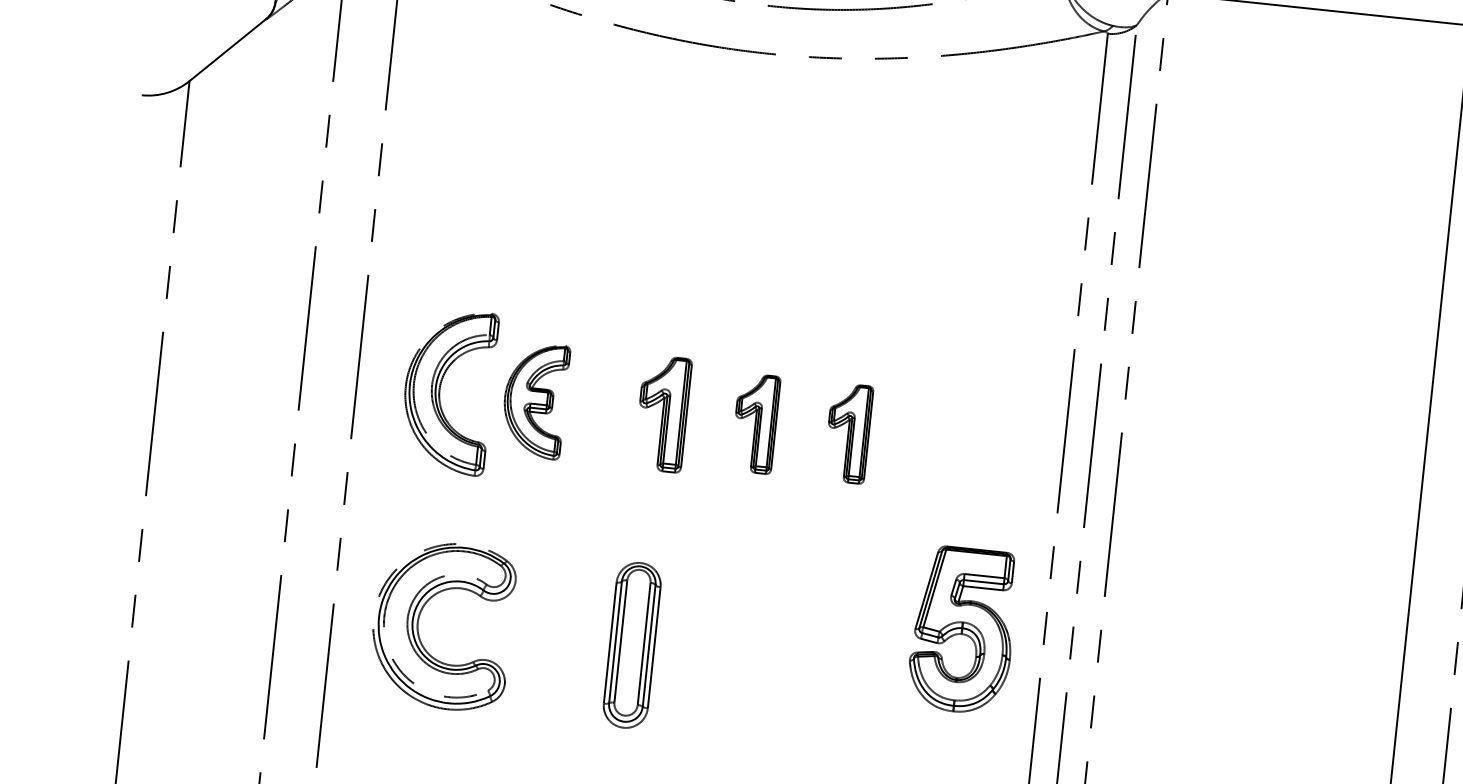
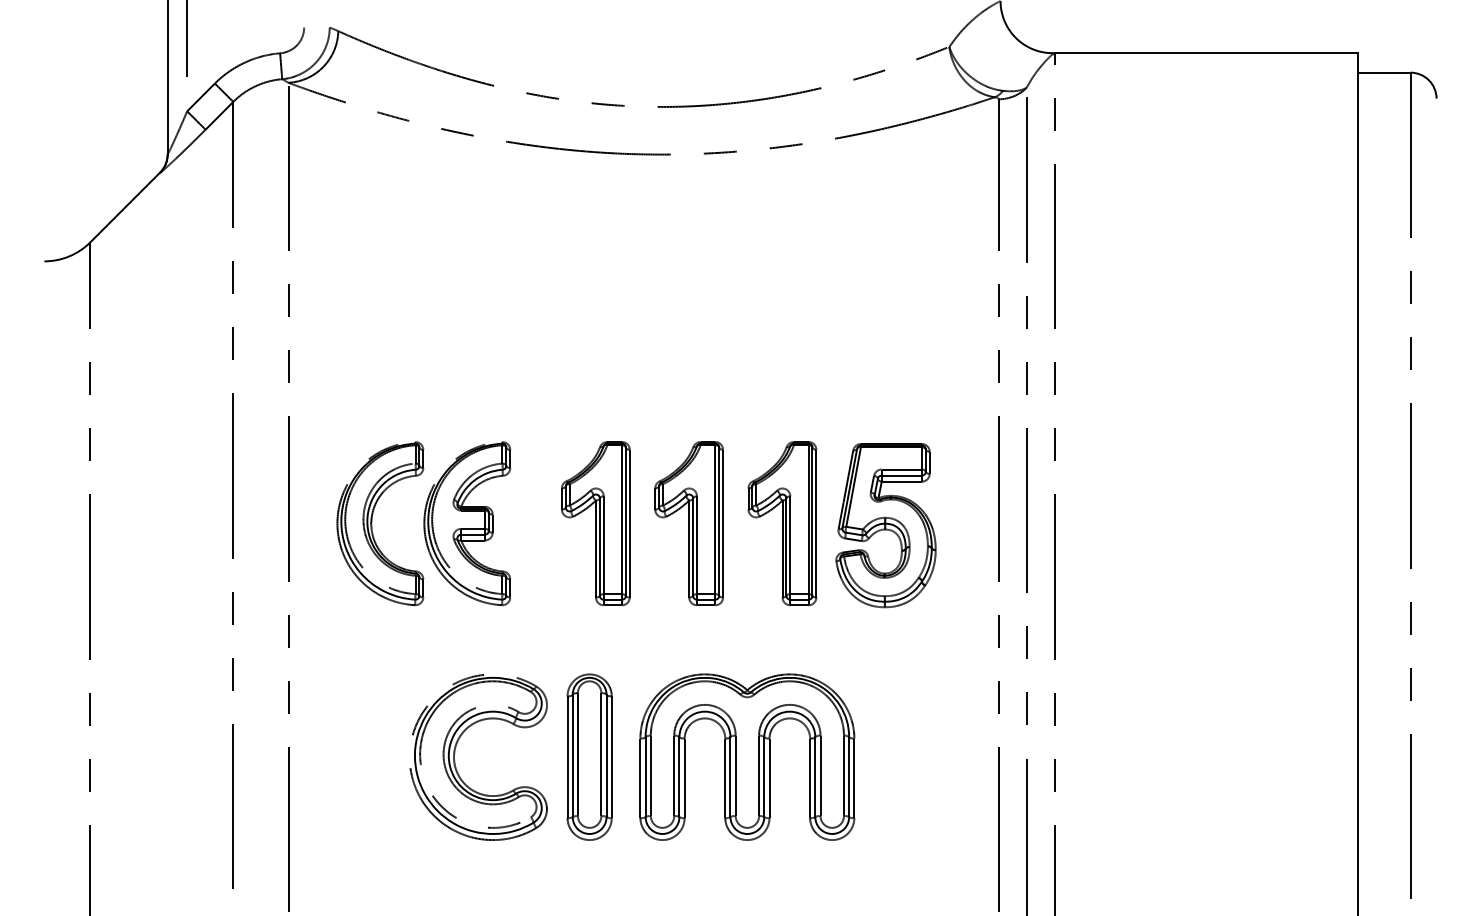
part: (535, 400) -> (467, 523), size x1.43
part: (662, 413) -> (595, 523), size x1.43
part: (754, 423) -> (688, 523), size x1.67
part: (848, 433) -> (782, 523), size x1.67
part: (419, 619) -> (455, 753), moved
part: (962, 630) -> (885, 525), moved
part: (789, 661) -> (747, 756), added

